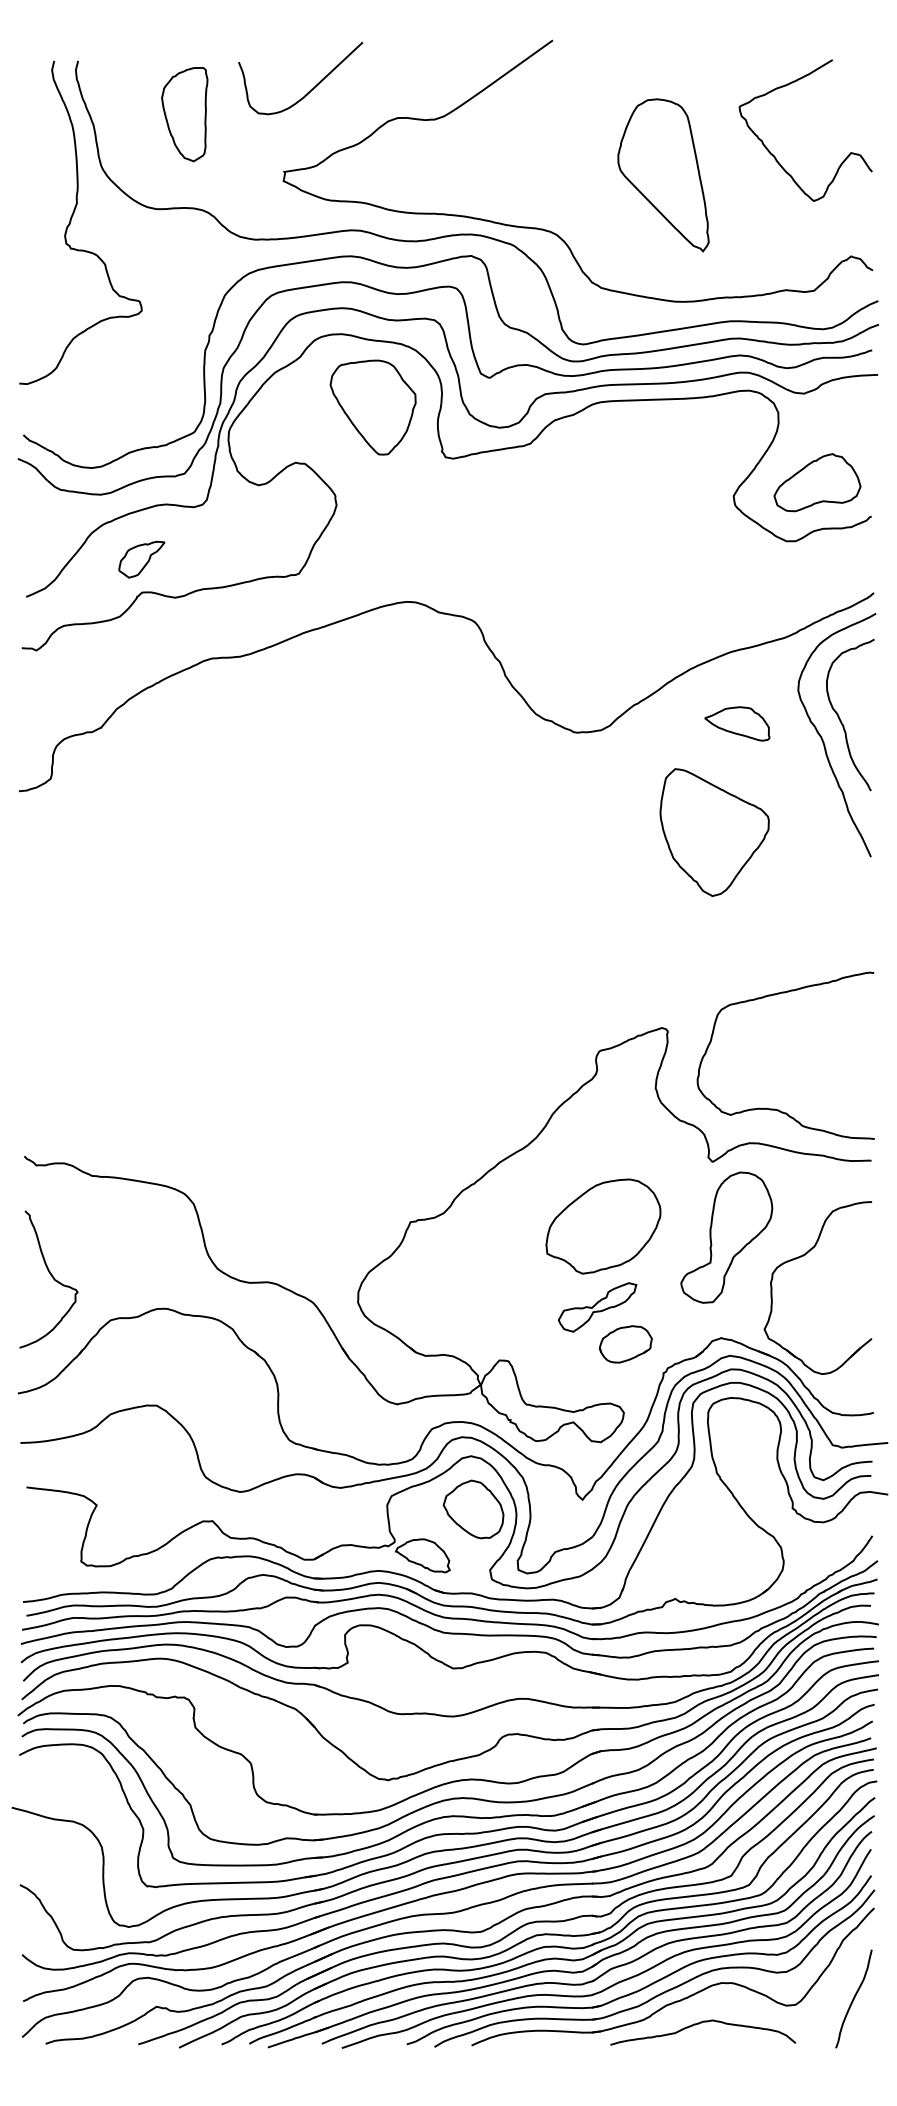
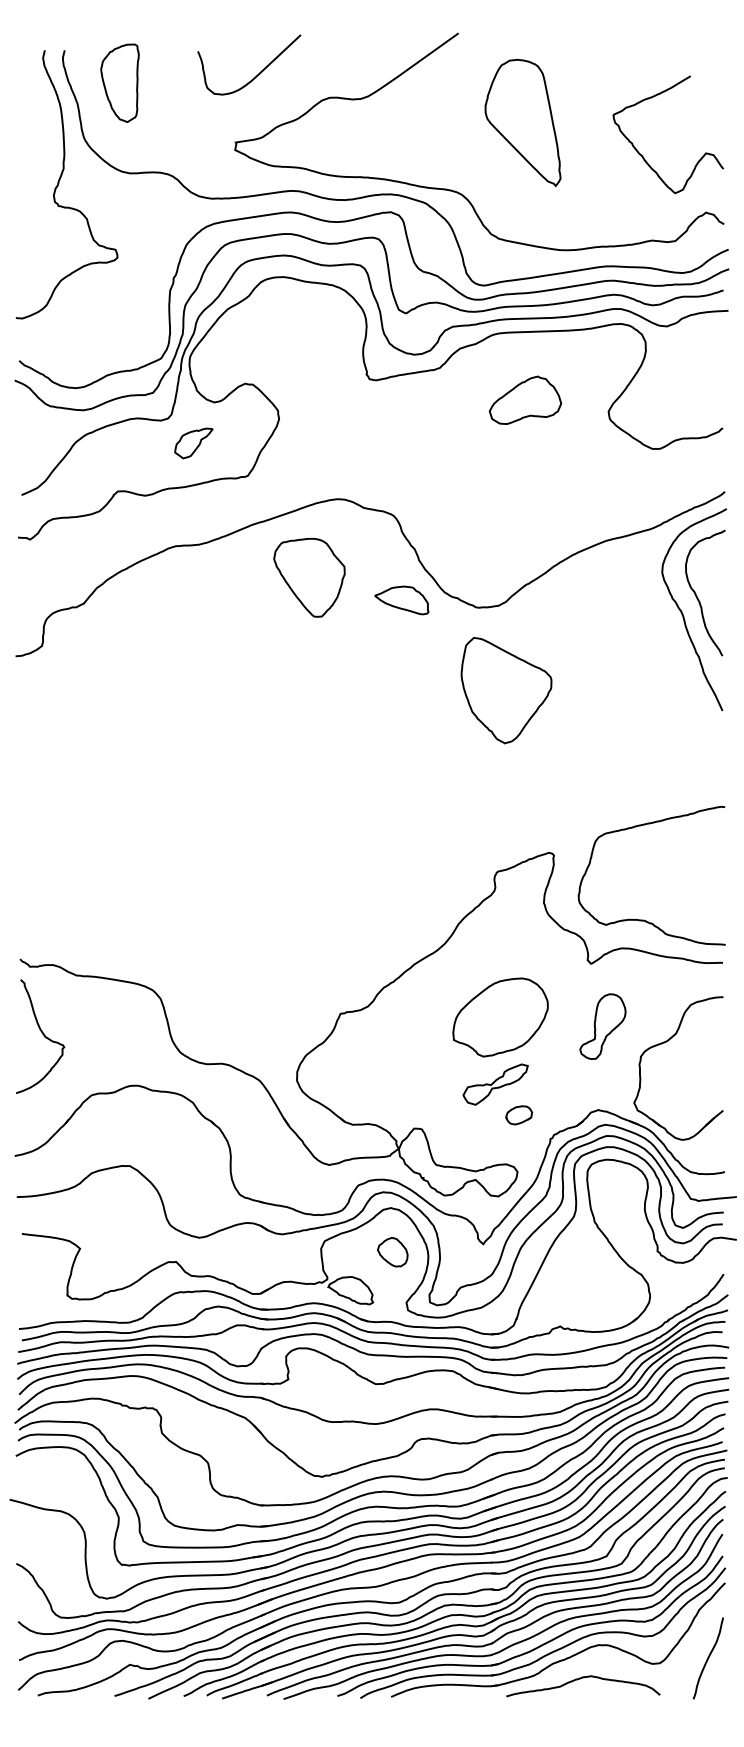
part: (184, 114) -> (119, 83), moved
curve: (775, 156) -> (643, 156), moved
part: (663, 175) -> (523, 123), moved
part: (372, 407) -> (308, 577), moved
part: (817, 482) -> (525, 400), moved
part: (141, 559) -> (193, 443), moved
part: (737, 723) -> (401, 600), moved
part: (714, 832) -> (506, 690), moved
part: (726, 1237) -> (602, 1026), size x0.6
curve: (52, 1278) -> (43, 1035), moved
part: (625, 1344) -> (518, 1115), size x0.6
part: (473, 1509) -> (392, 1252), size x0.6

